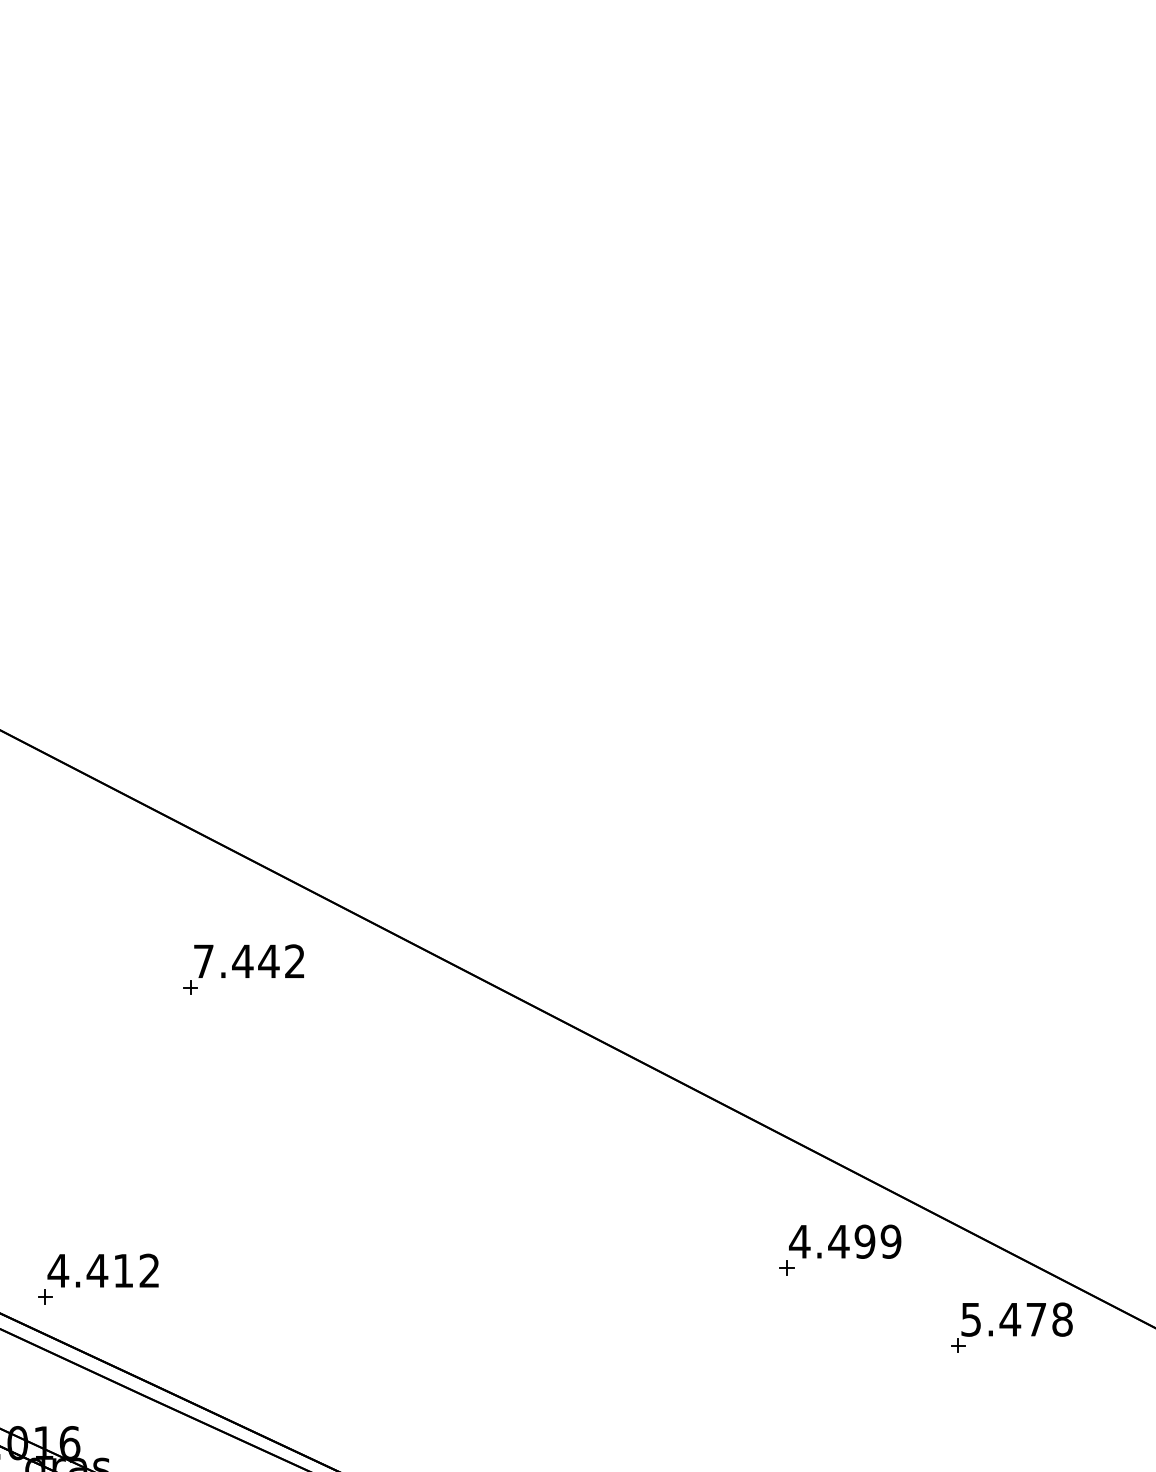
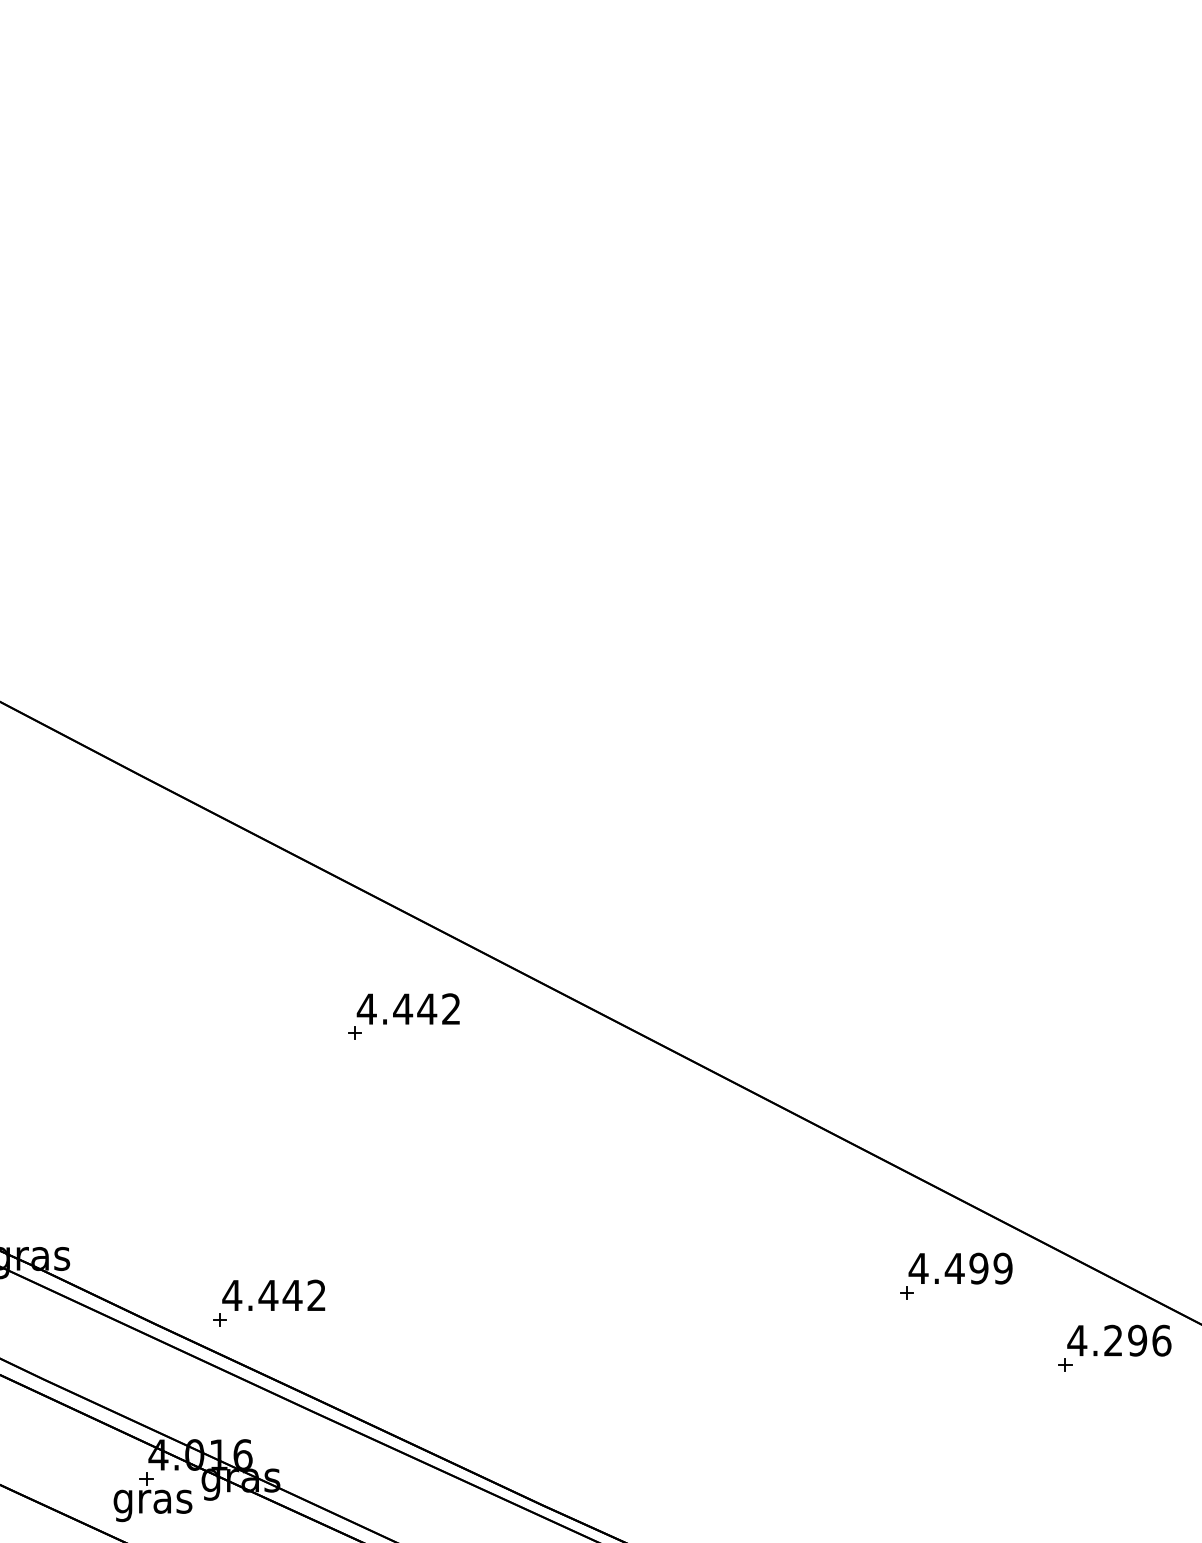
text: (203, 960) -> (366, 1008), 7.442 -> 4.442
text: (123, 1270) -> (292, 1295), 4.412 -> 4.442
text: (1016, 1319) -> (1119, 1340), 5.478 -> 4.296

